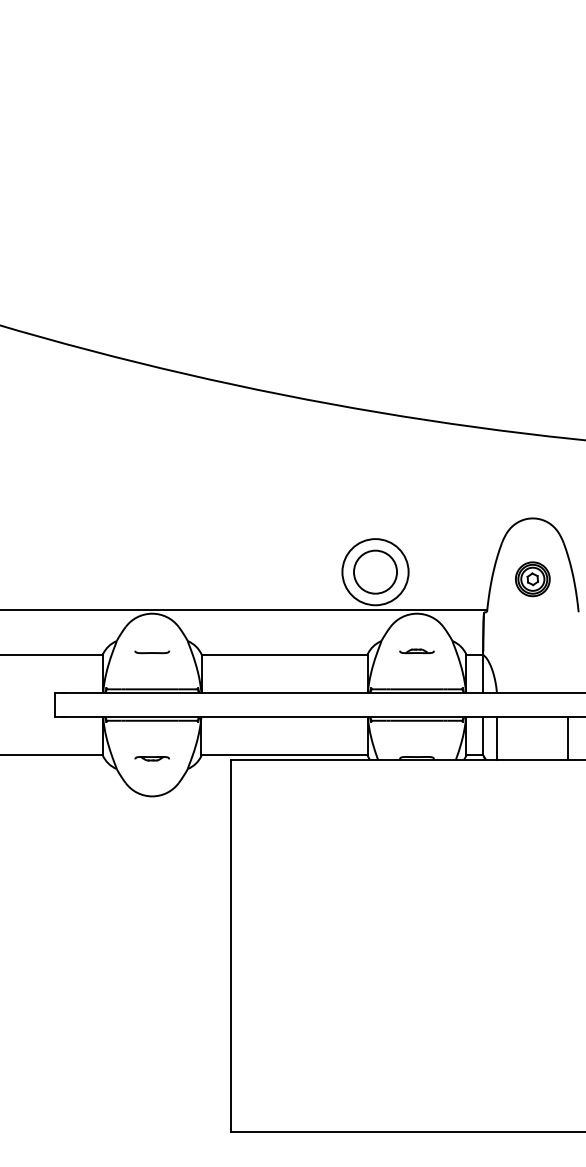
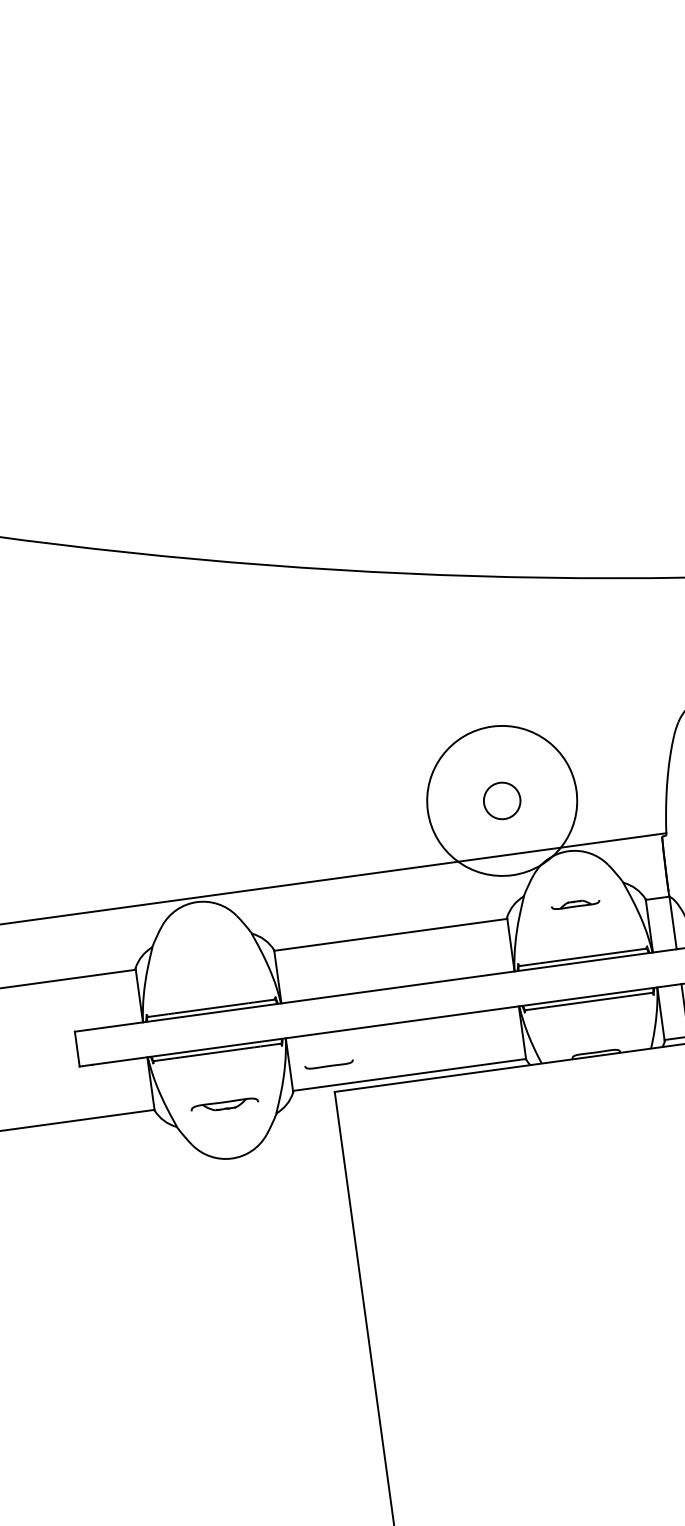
circle: (375, 571) -> (502, 799), size x0.6
circle: (375, 572) -> (502, 801), size x1.6
curve: (151, 652) -> (328, 1065), moved
part: (151, 758) -> (223, 1105), size x1.4

